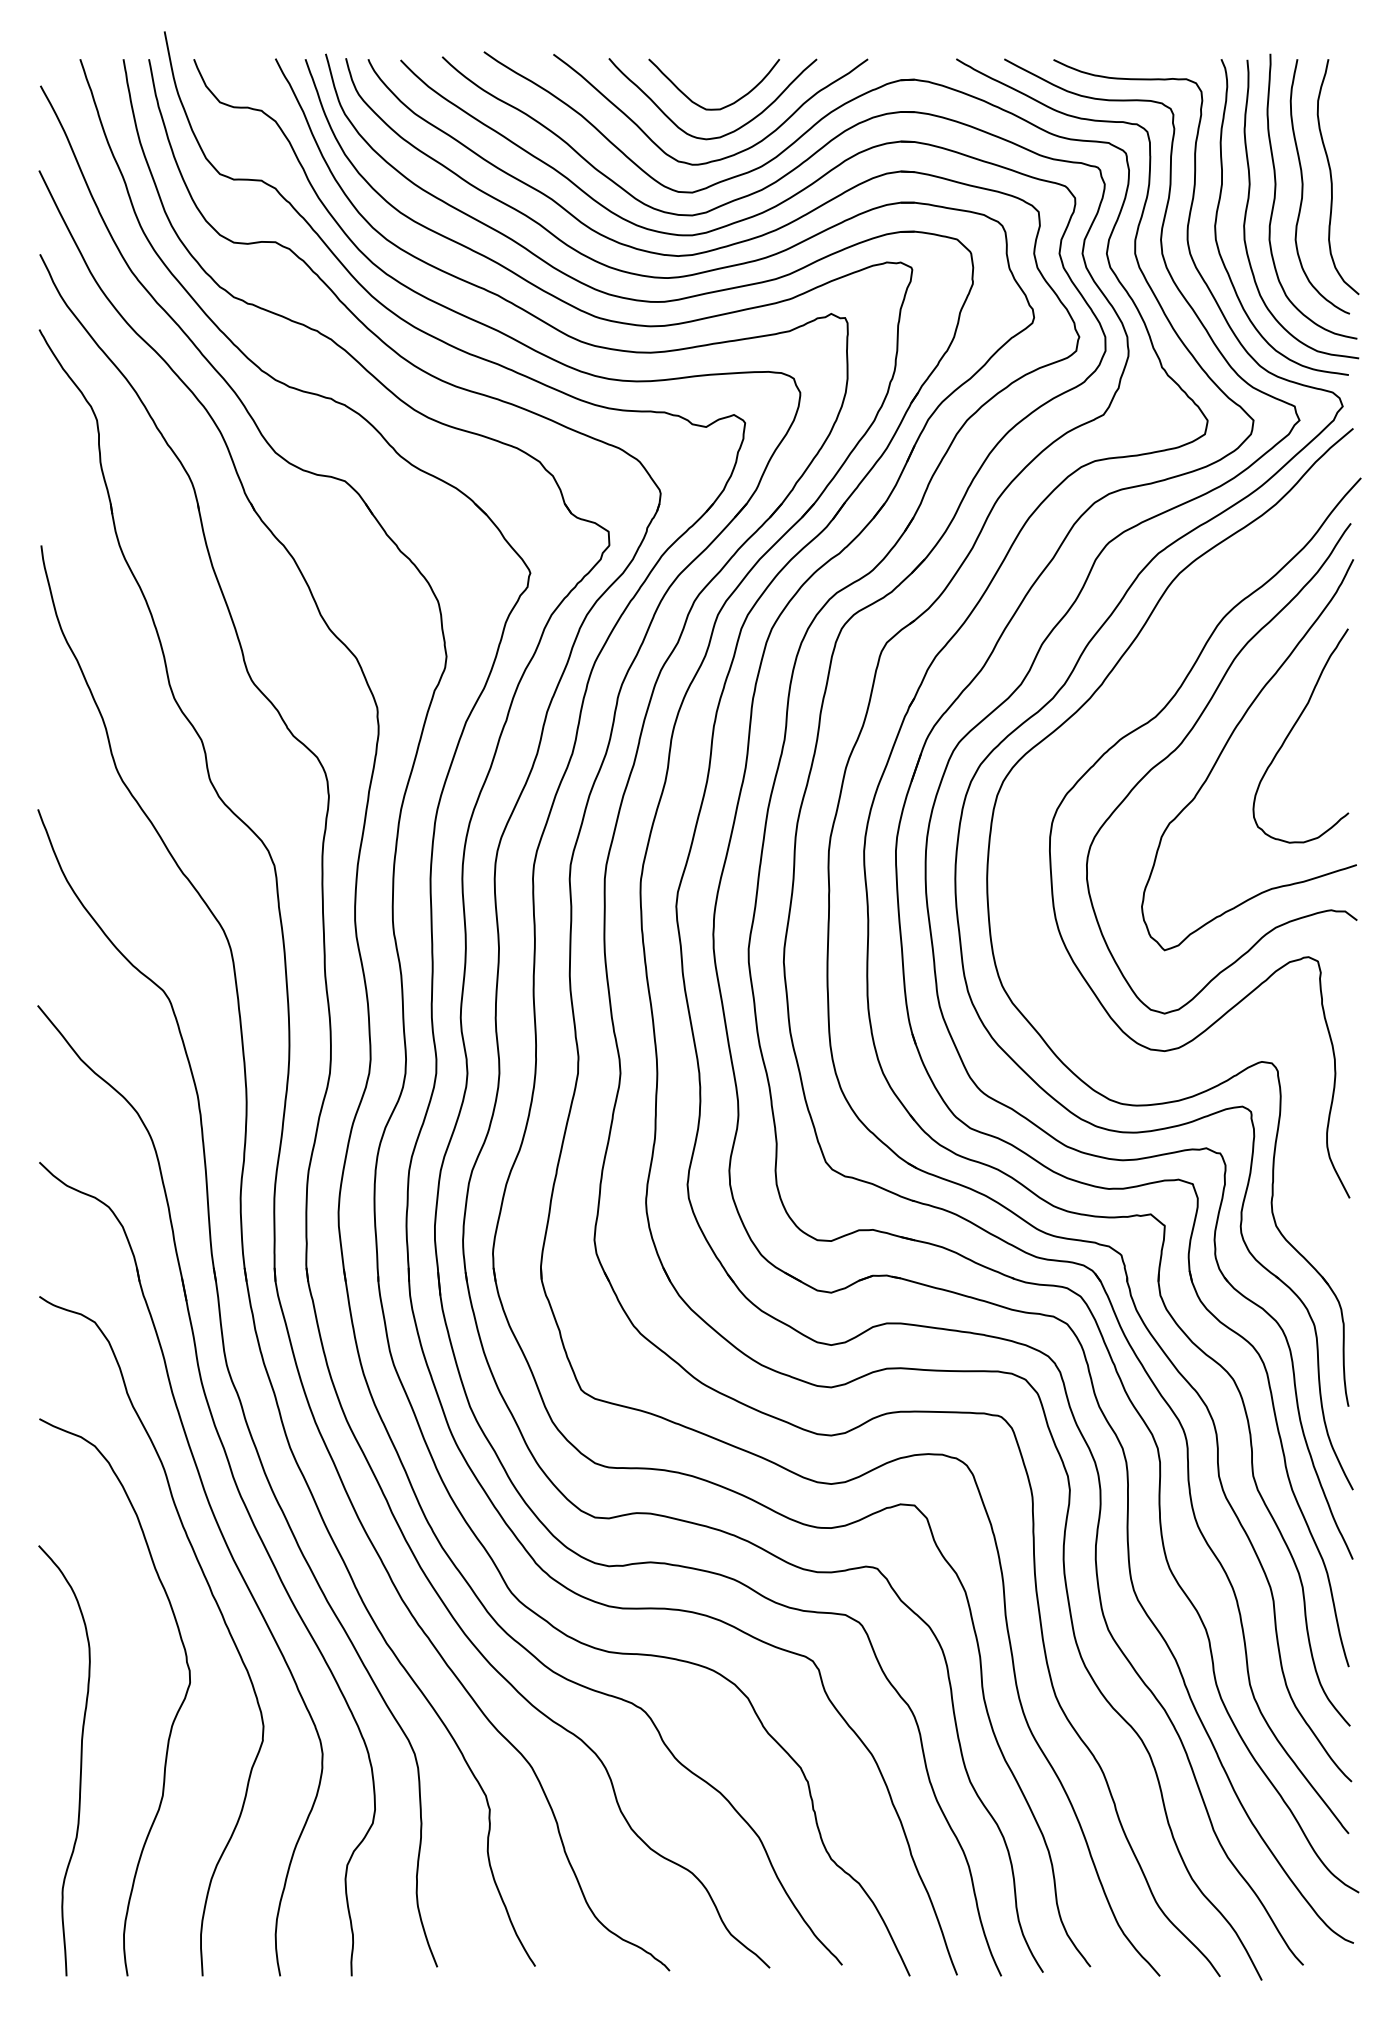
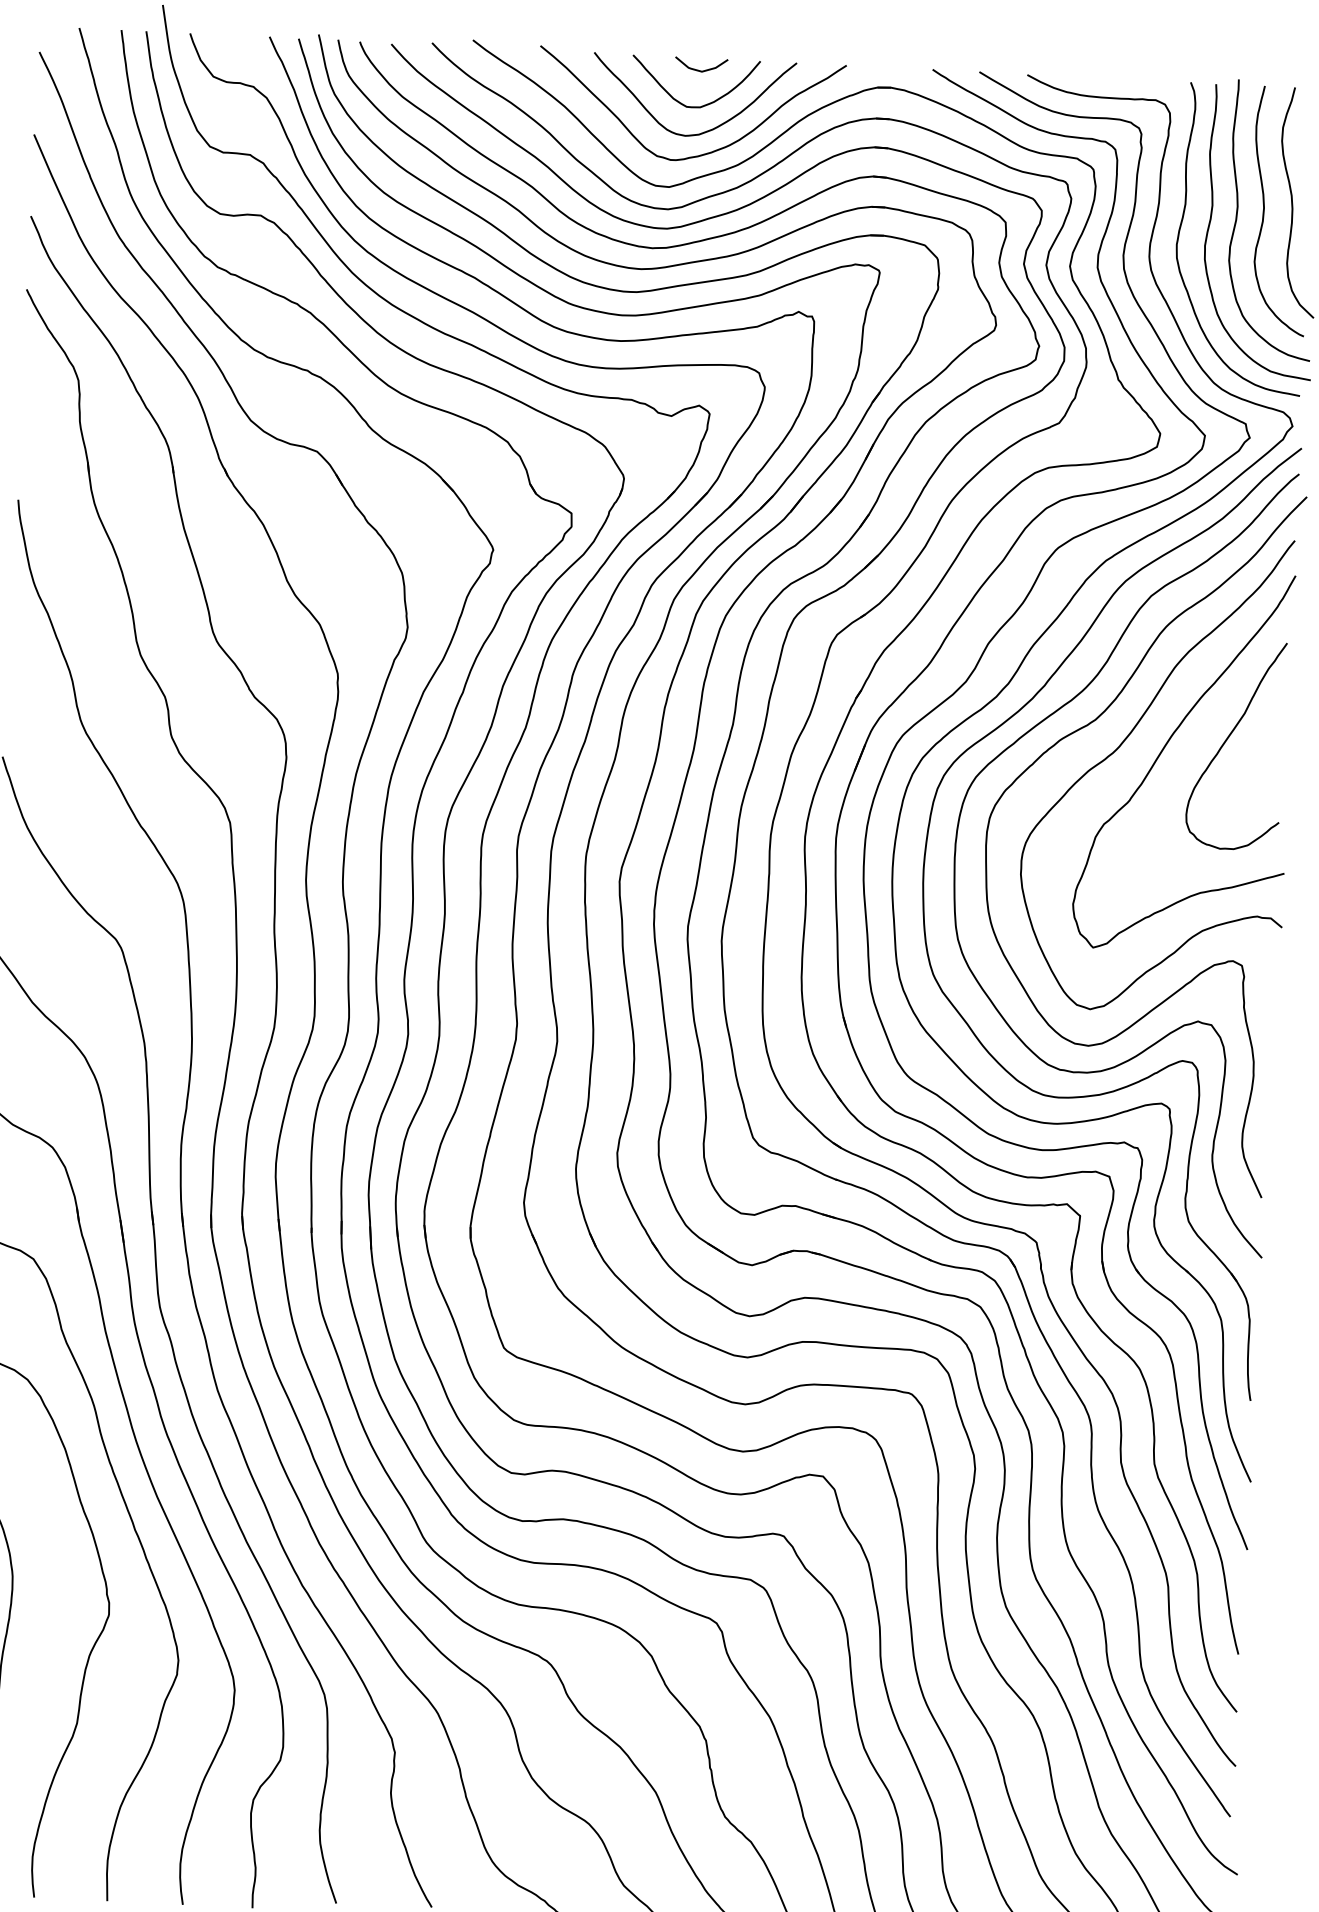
curve: (719, 71) -> (701, 70), added
curve: (1083, 737) -> (1024, 736), added

